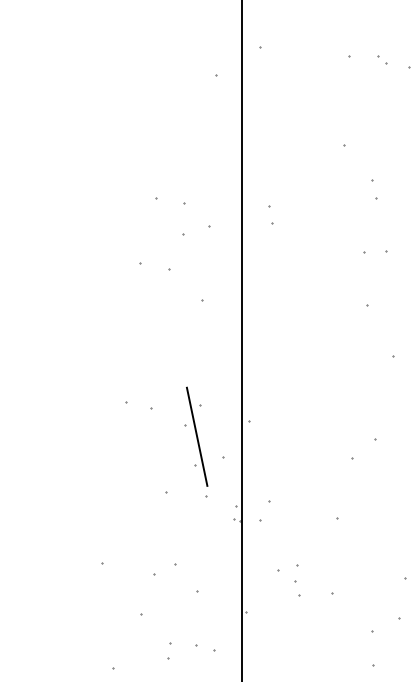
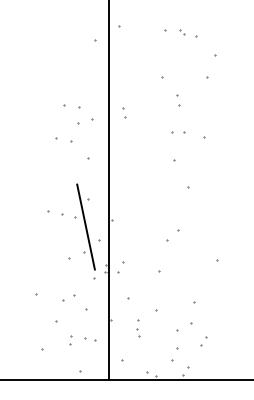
part: (194, 441) -> (84, 231), size x1.67
part: (298, 580) -> (138, 328), moved

